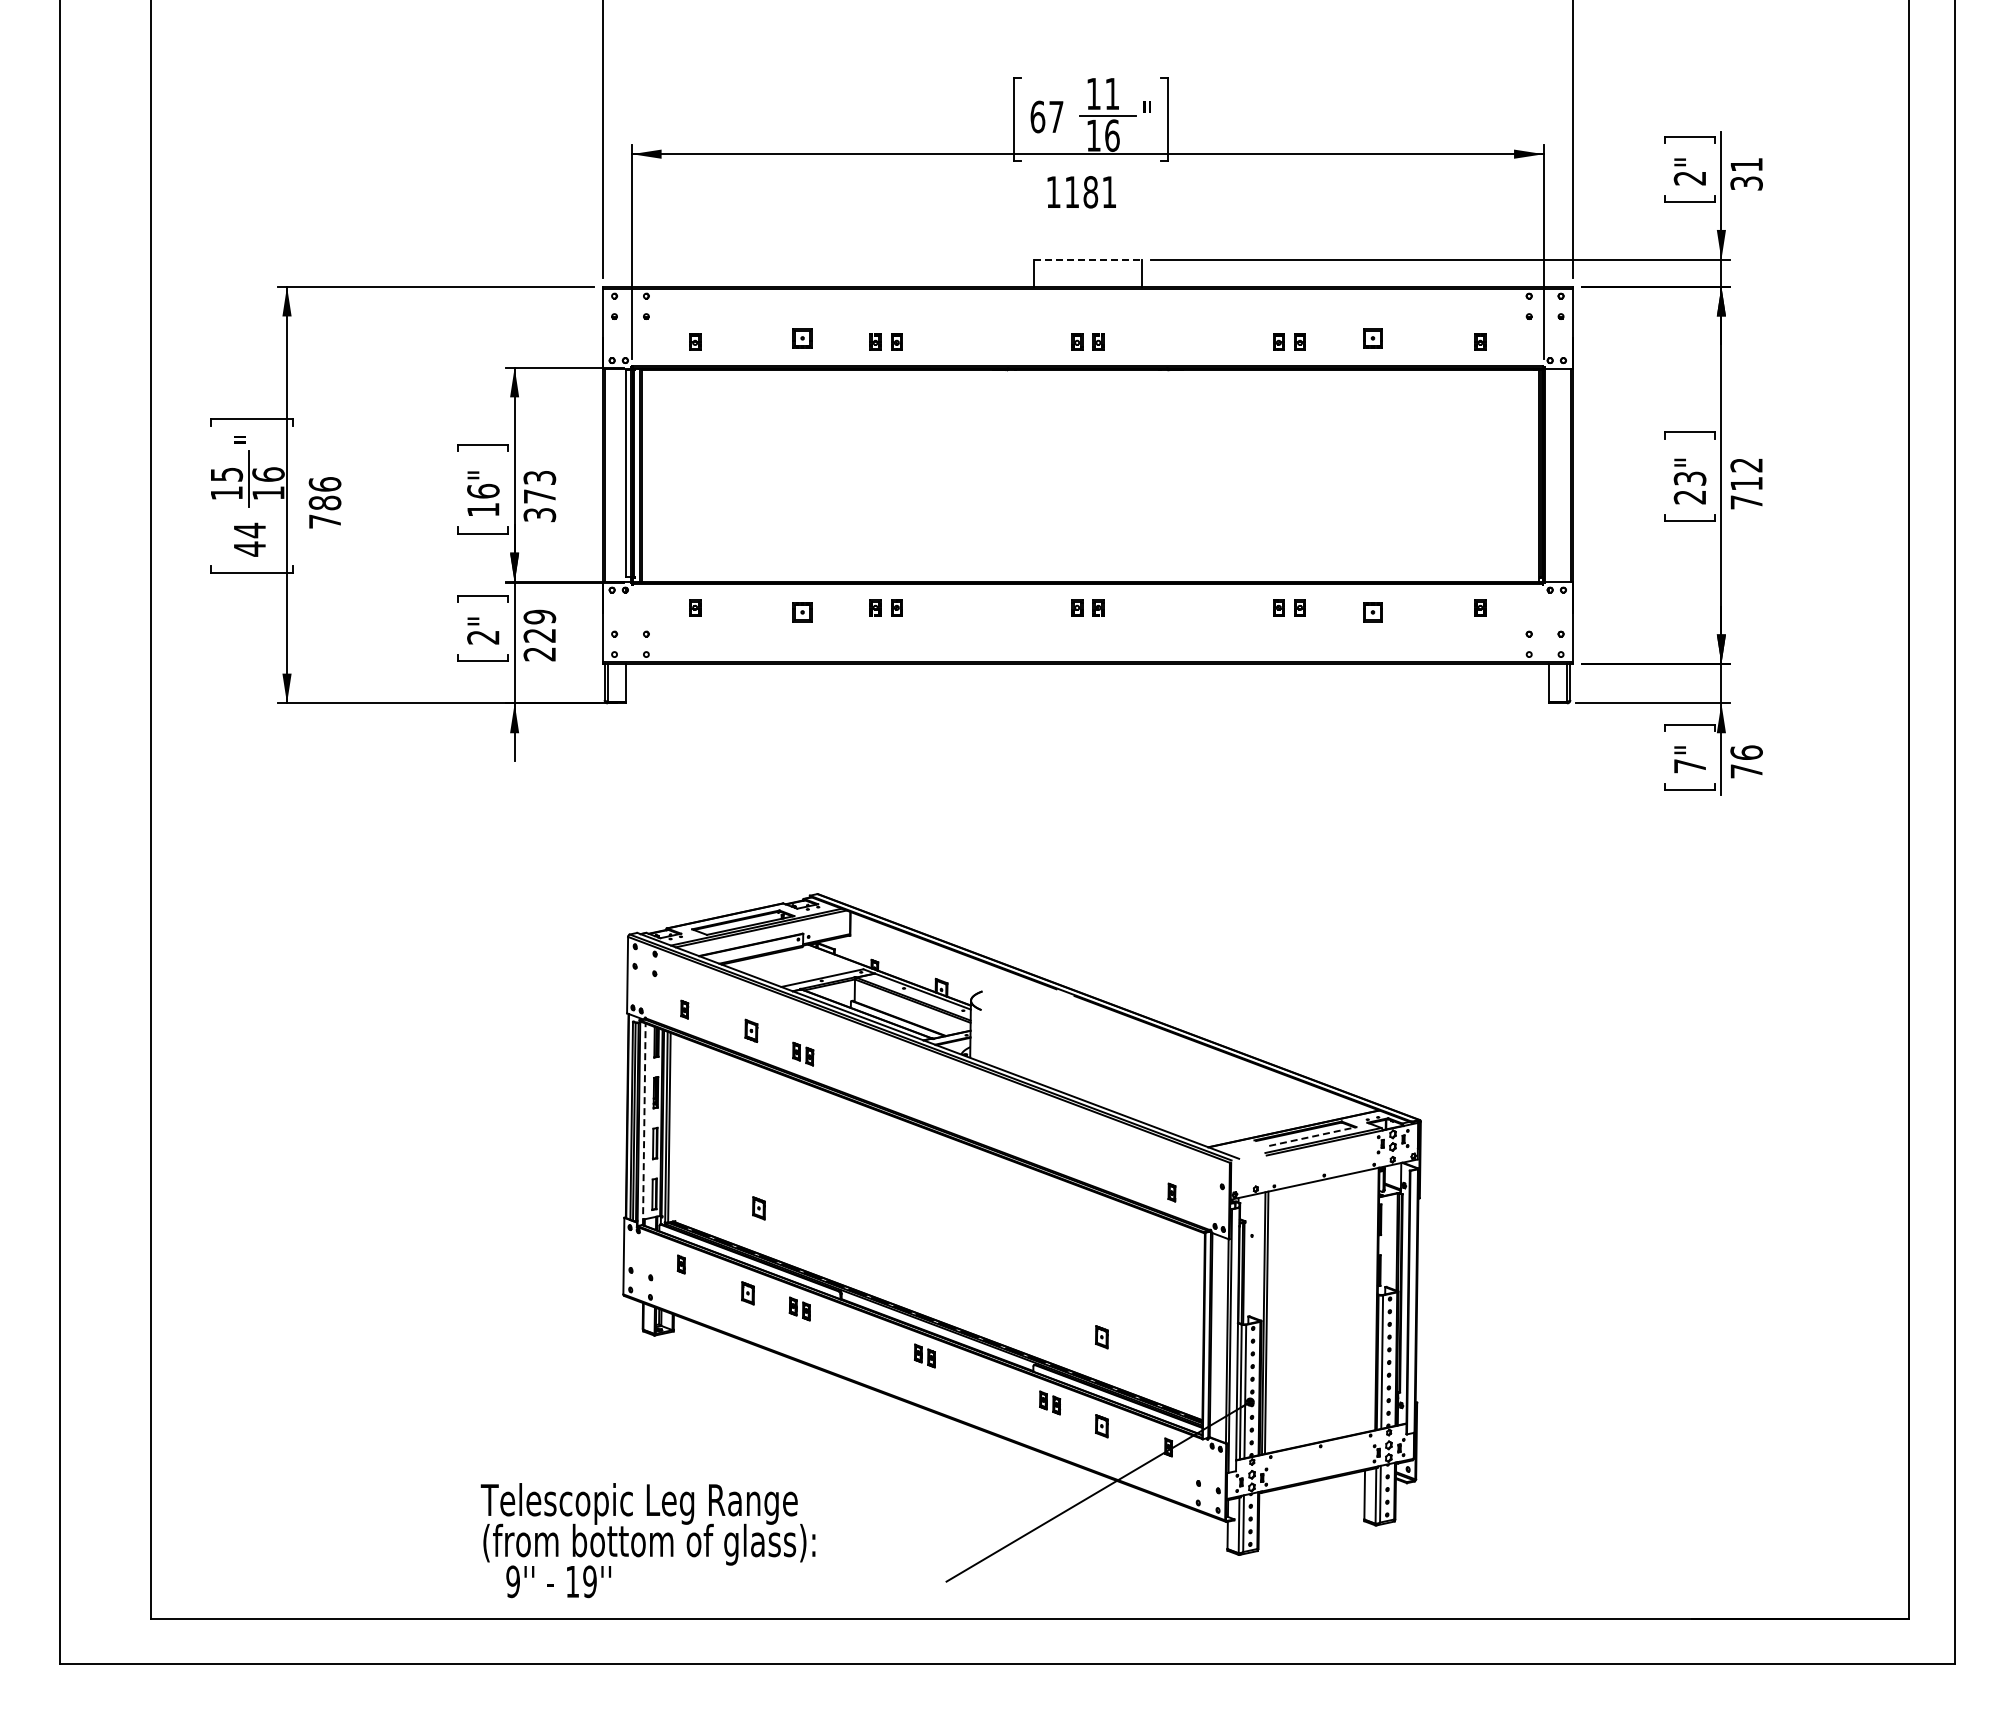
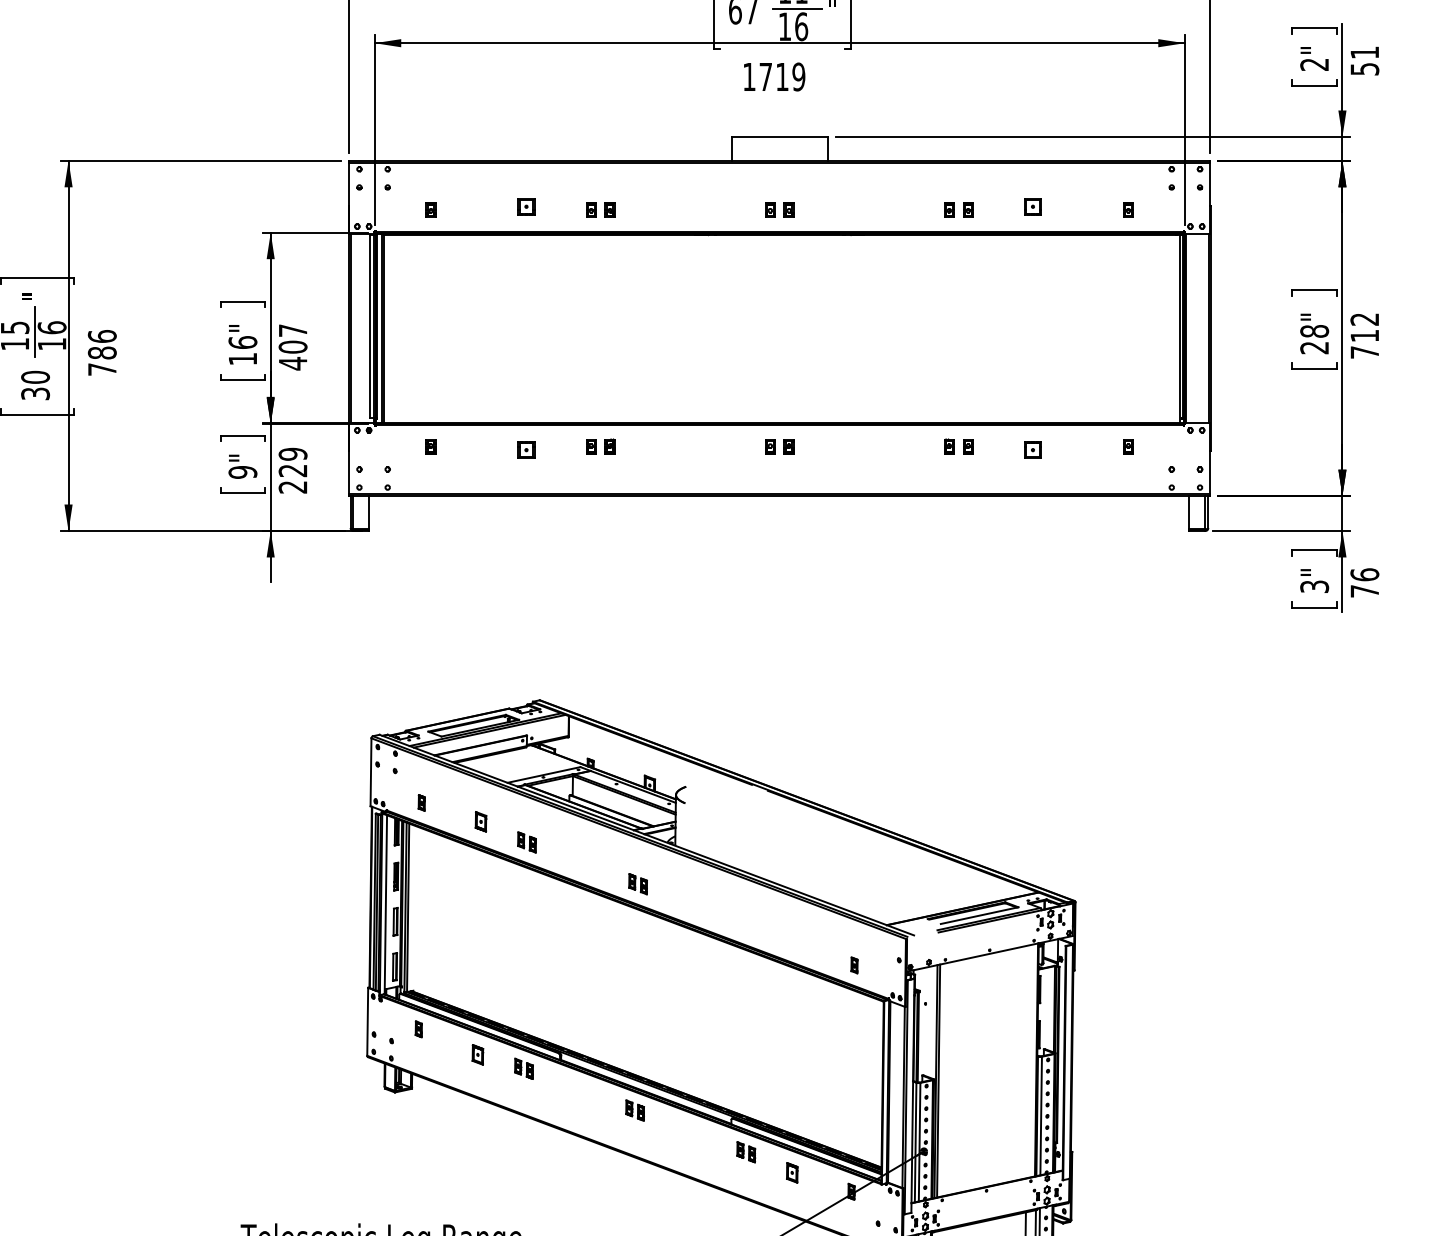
text: (1746, 182) -> (1364, 68), 31 -> 51
text: (1090, 192) -> (782, 77), 1181 -> 1719
line: (1087, 259) -> (779, 136), dashed -> solid
text: (1689, 478) -> (1314, 331), 23" -> 28"
text: (539, 496) -> (292, 347), 373 -> 407
text: (249, 539) -> (35, 385), 44 -> 30
text: (483, 637) -> (243, 472), 2" -> 9"
text: (1689, 766) -> (1314, 587), 7" -> 3"
part: (928, 1100) -> (638, 883), added
line: (644, 1124) -> (386, 904), dashed -> solid
line: (1312, 1136) -> (979, 915), dashed -> solid
part: (758, 1208) -> (487, 979), removed
part: (1101, 1337) -> (791, 1094), removed

